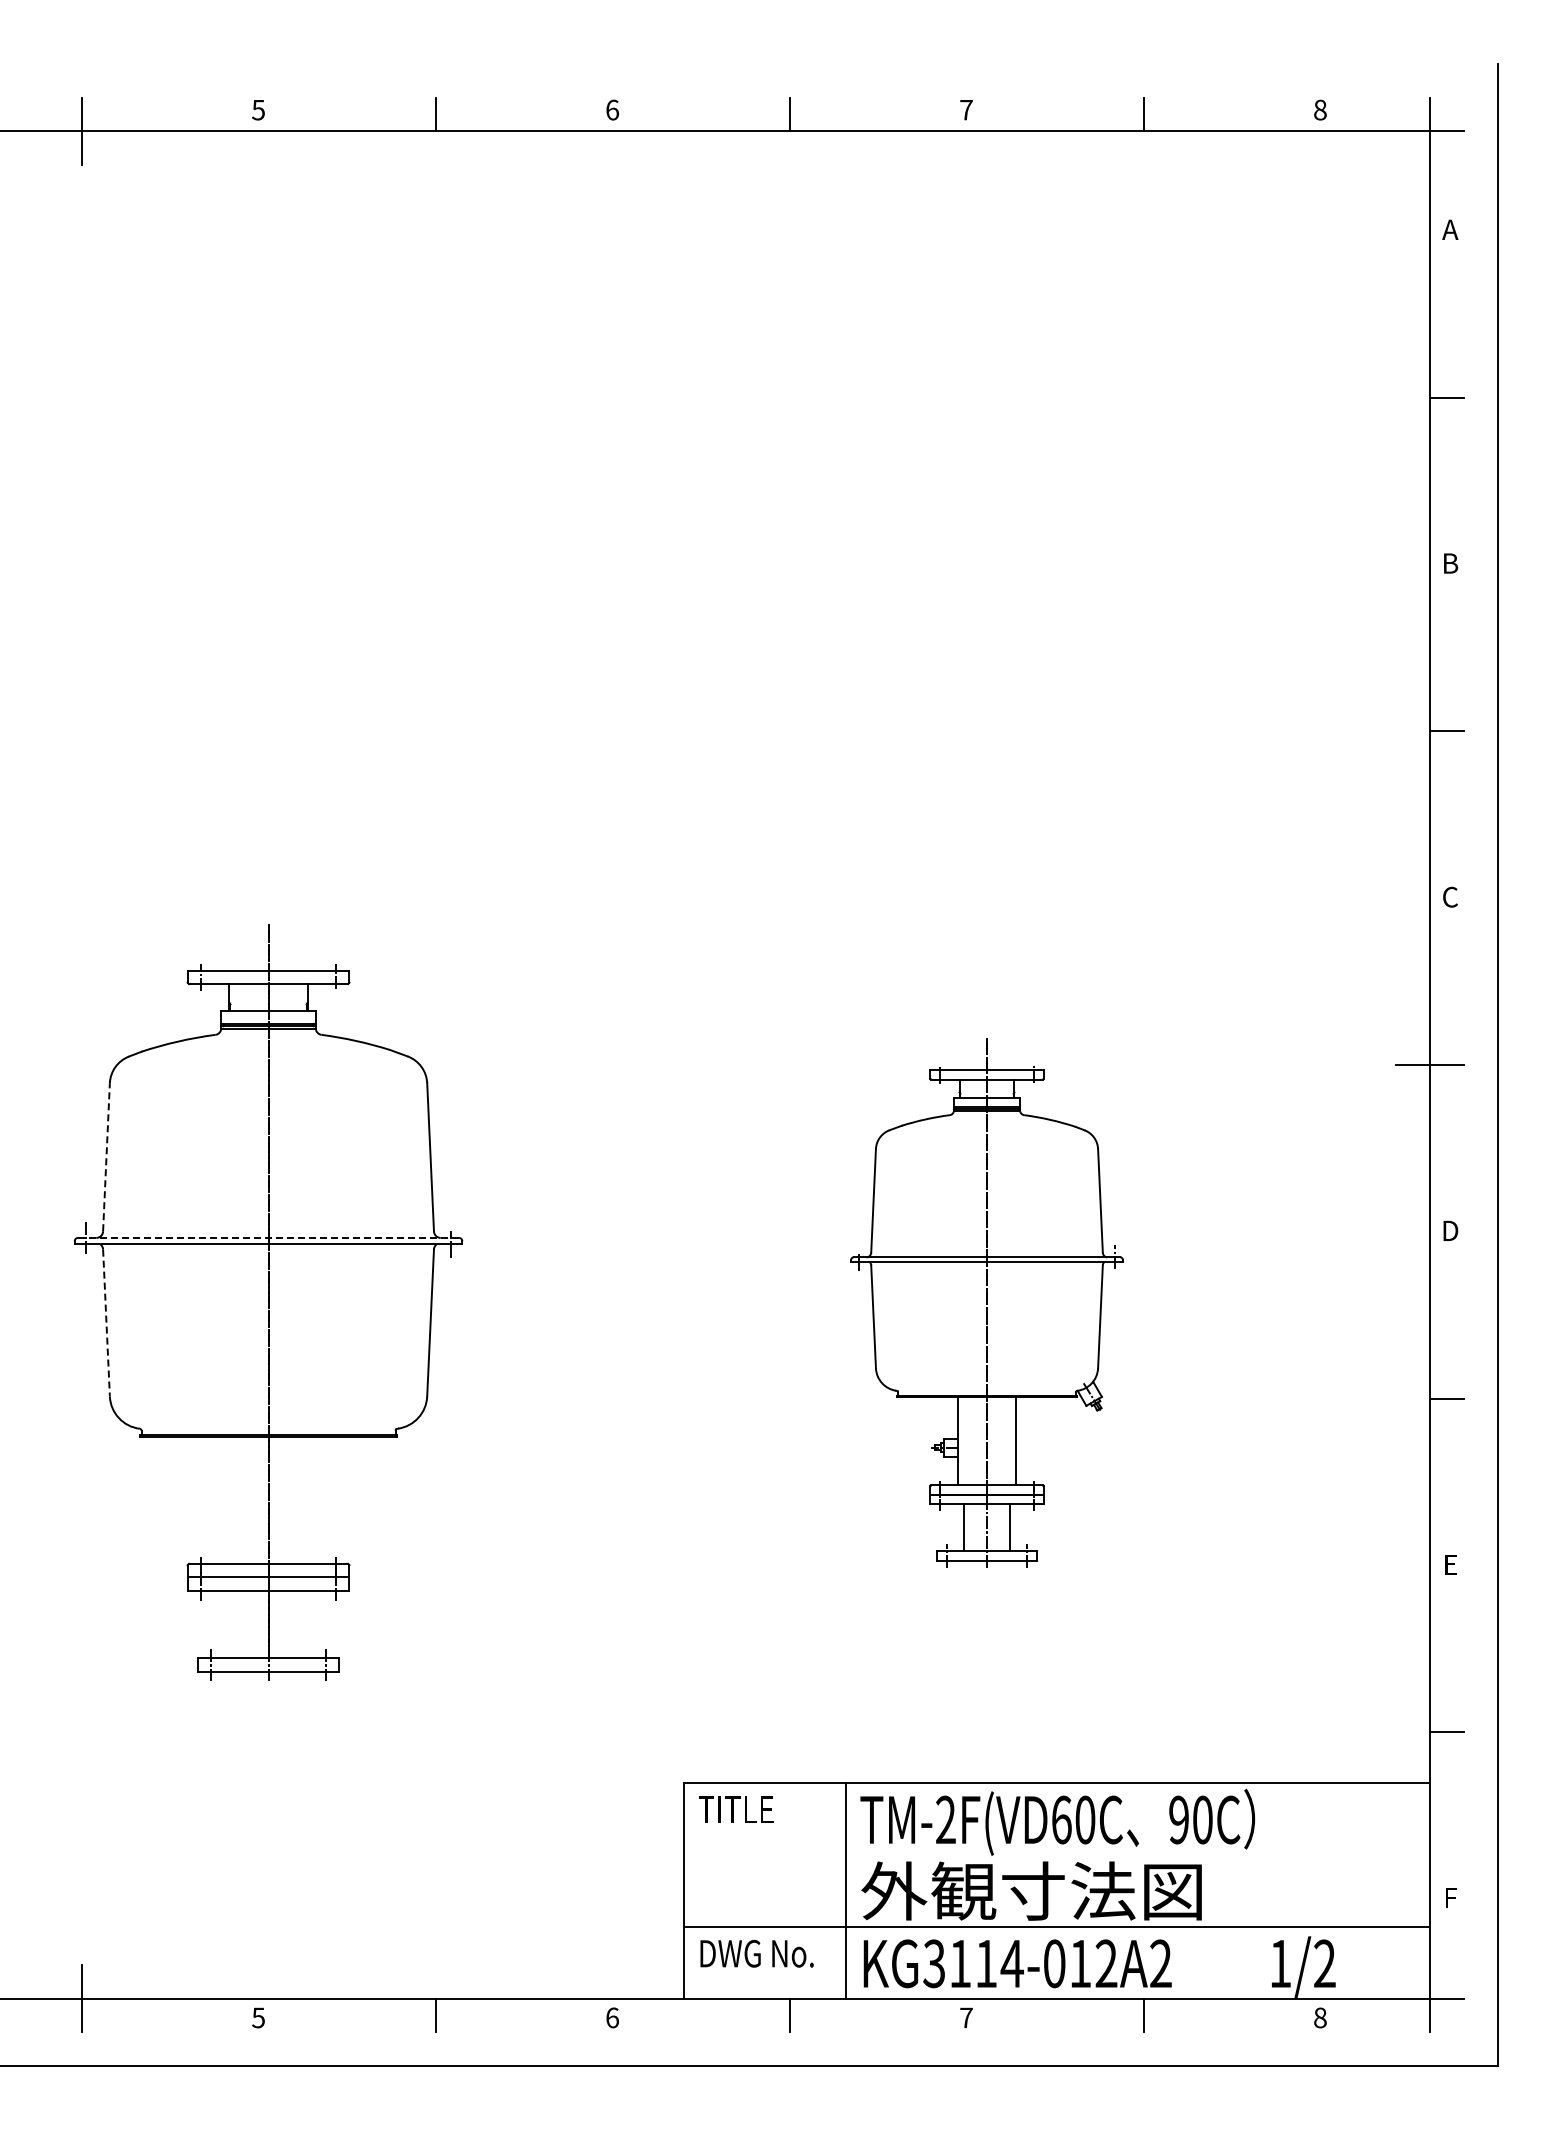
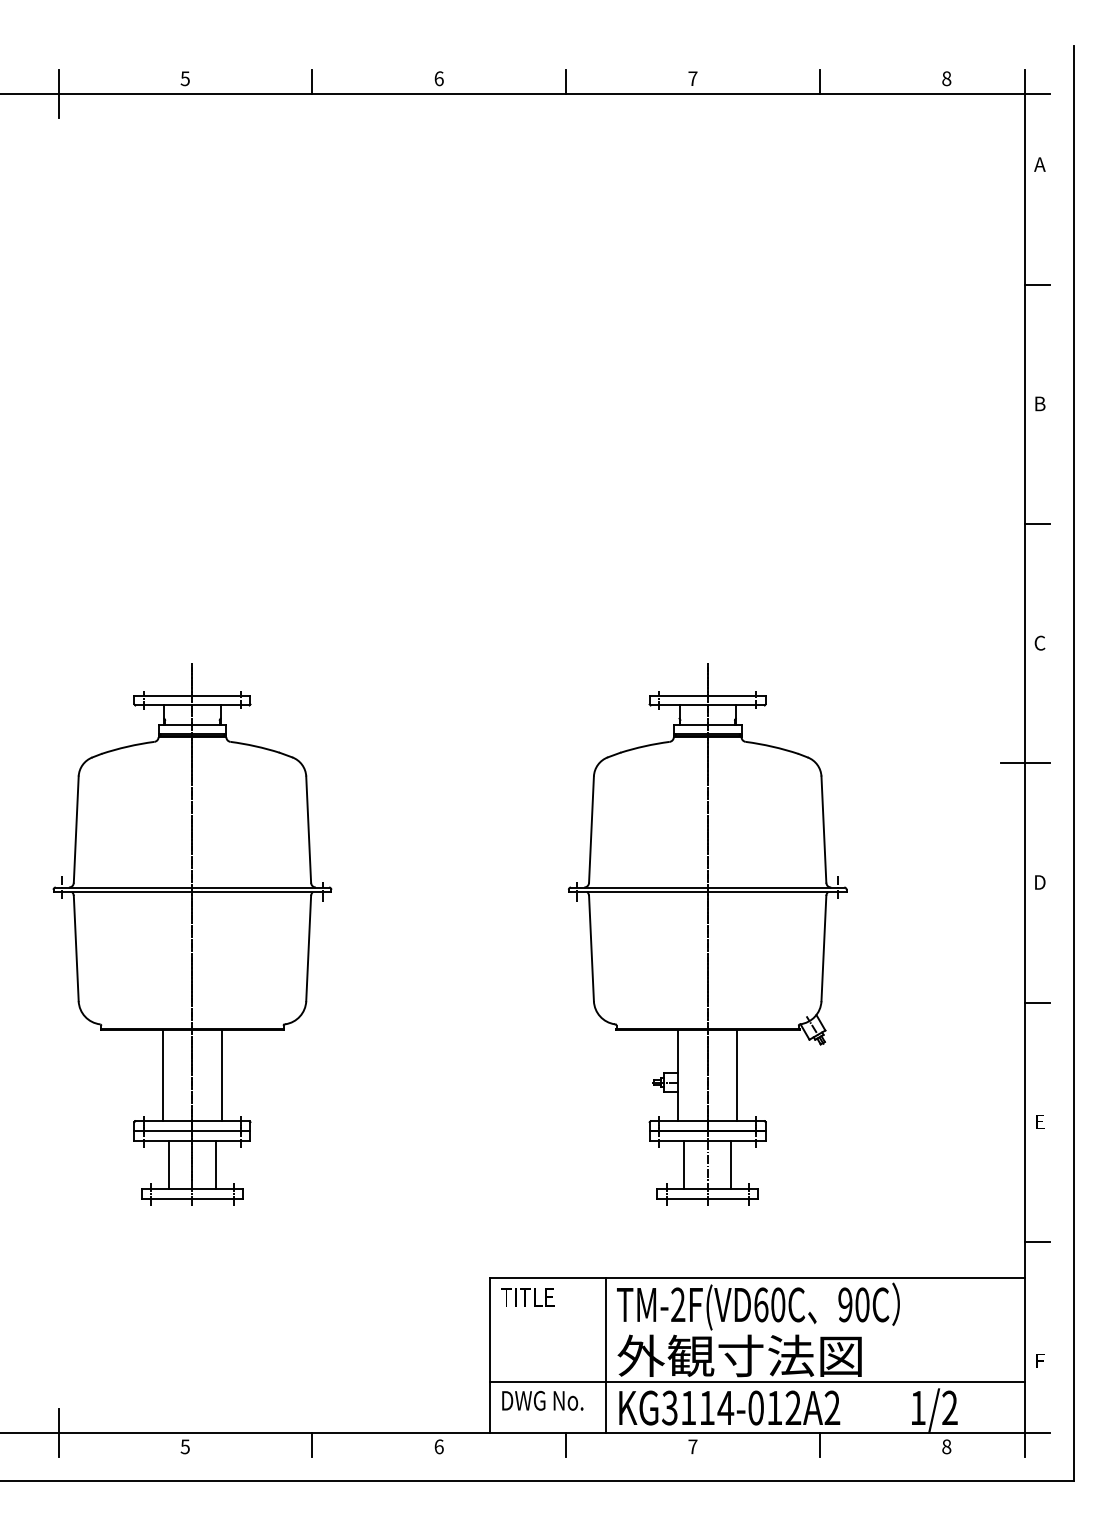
line: (106, 1156) -> (76, 829), dashed -> solid
line: (268, 1237) -> (192, 887), dashed -> solid
part: (986, 1302) -> (707, 933), size x1.43
line: (106, 1323) -> (76, 948), dashed -> solid
line: (227, 1500) -> (163, 1075), added
line: (309, 1500) -> (221, 1075), added
line: (235, 1624) -> (168, 1164), added
line: (301, 1624) -> (216, 1164), added

